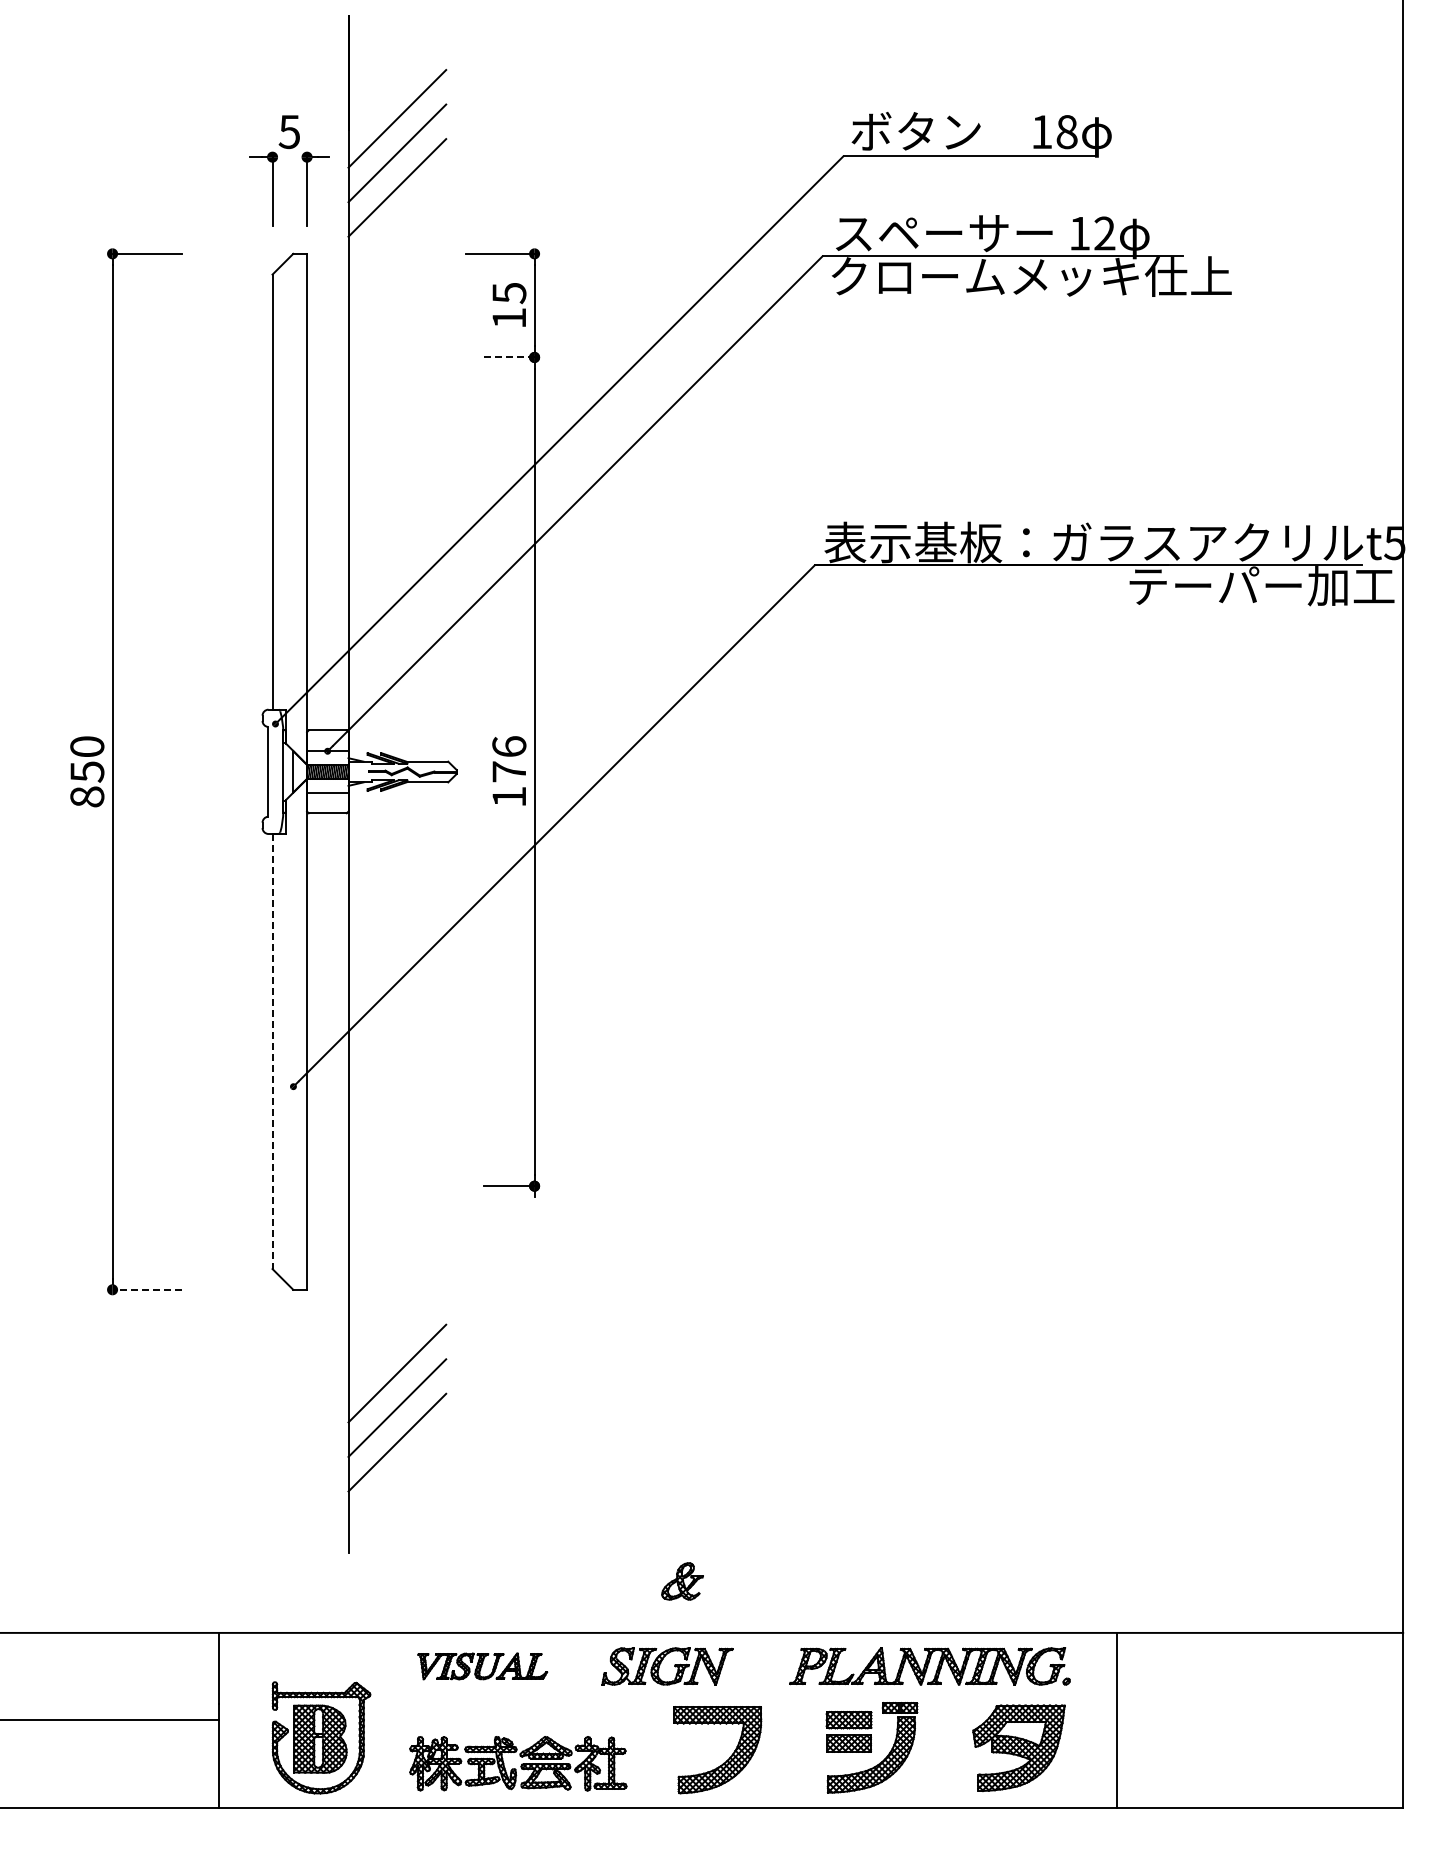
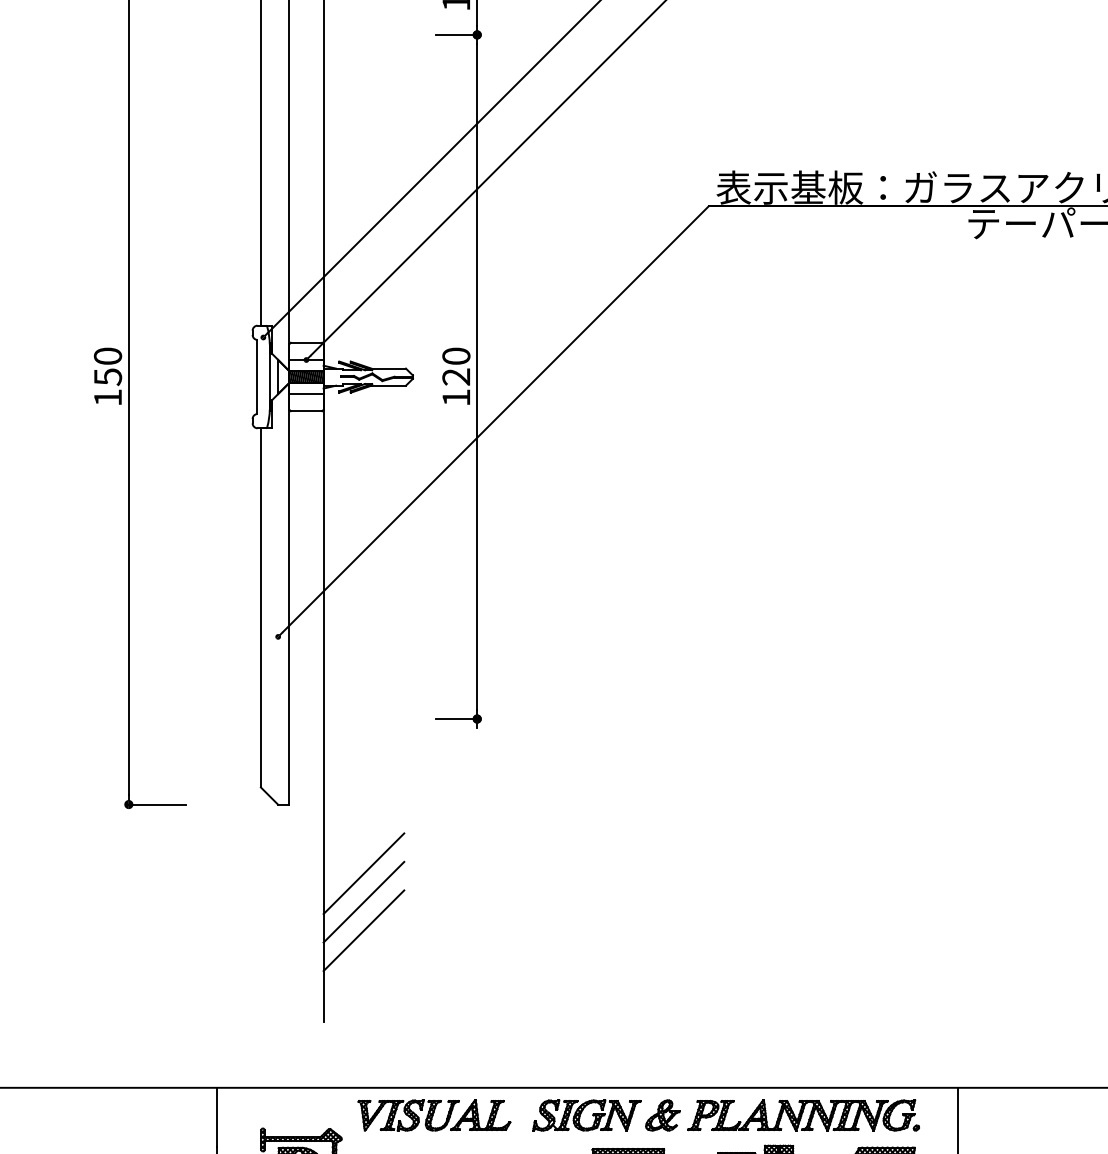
line: (509, 357) -> (456, 34), dashed -> solid
text: (509, 759) -> (456, 366), 176 -> 120
text: (87, 796) -> (108, 397), 850 -> 150
line: (272, 1051) -> (260, 607), dashed -> solid
line: (147, 1289) -> (157, 804), dashed -> solid
part: (682, 1581) -> (662, 1115), moved
part: (482, 1666) -> (434, 1115), size x1.43

